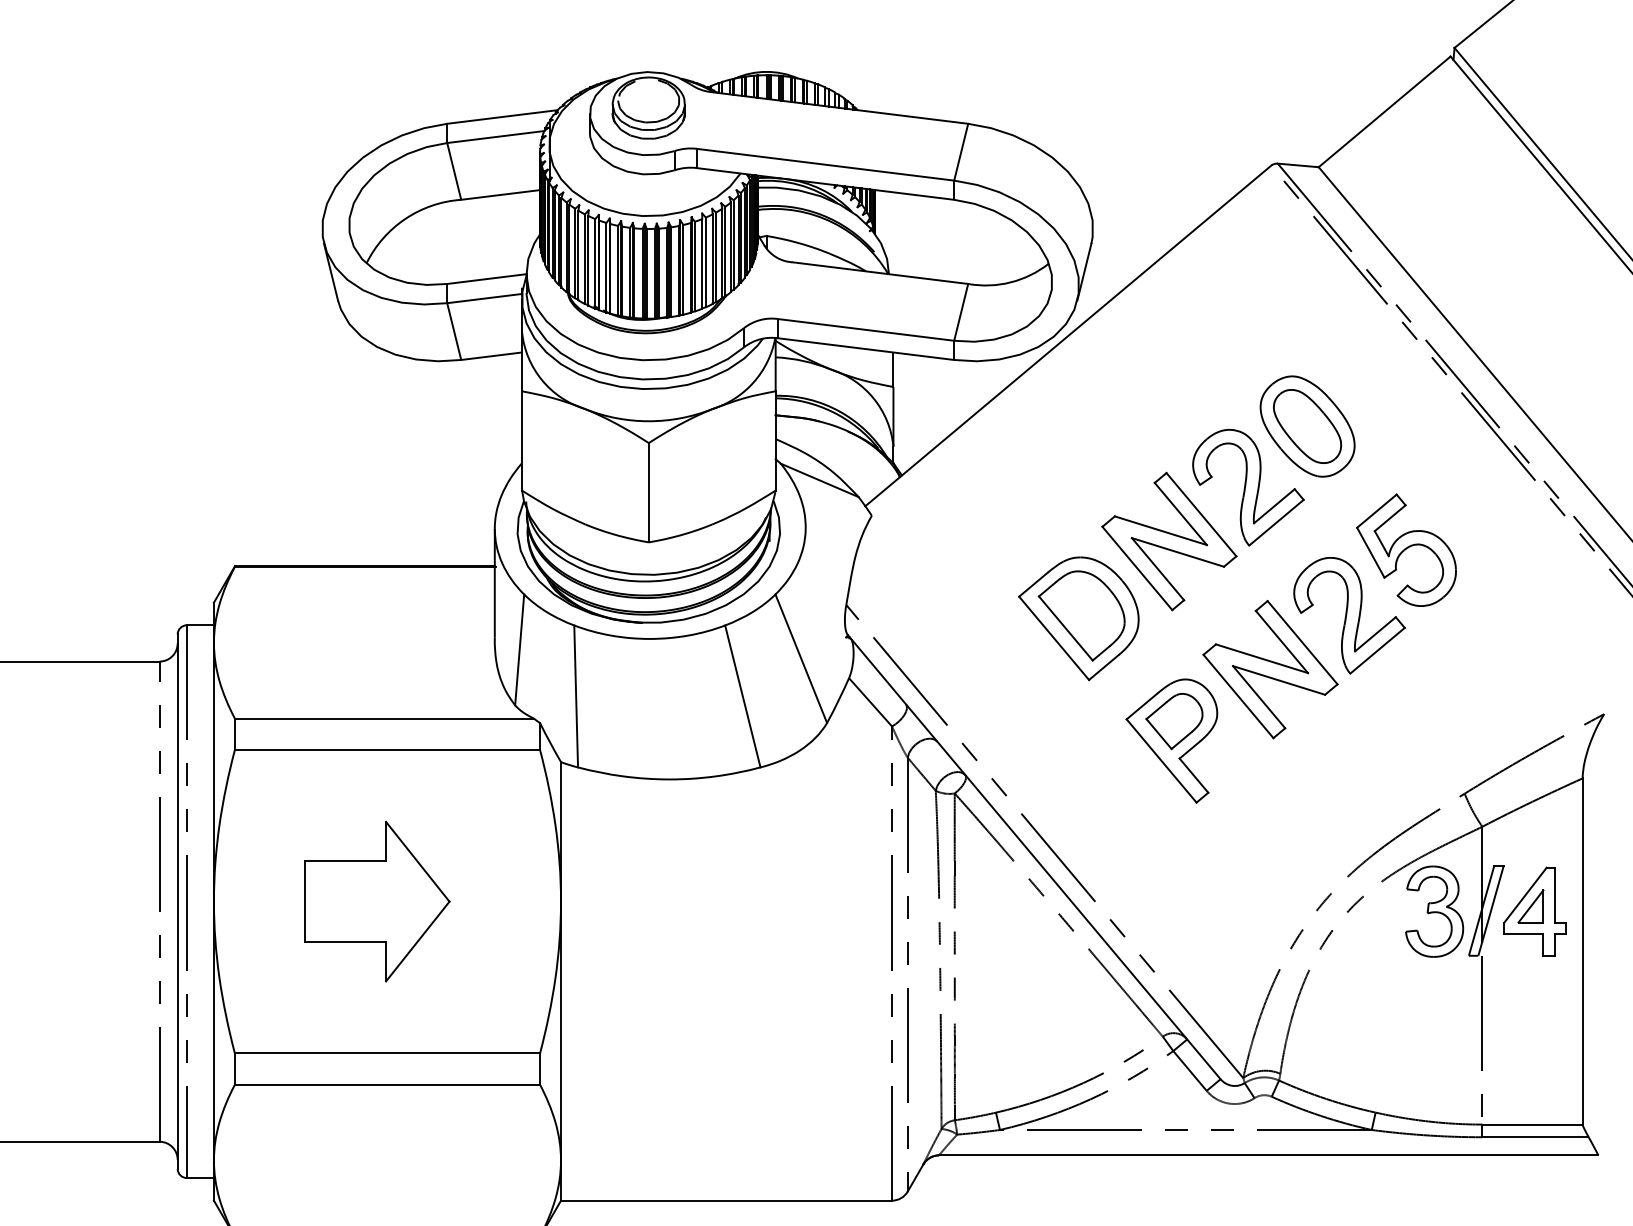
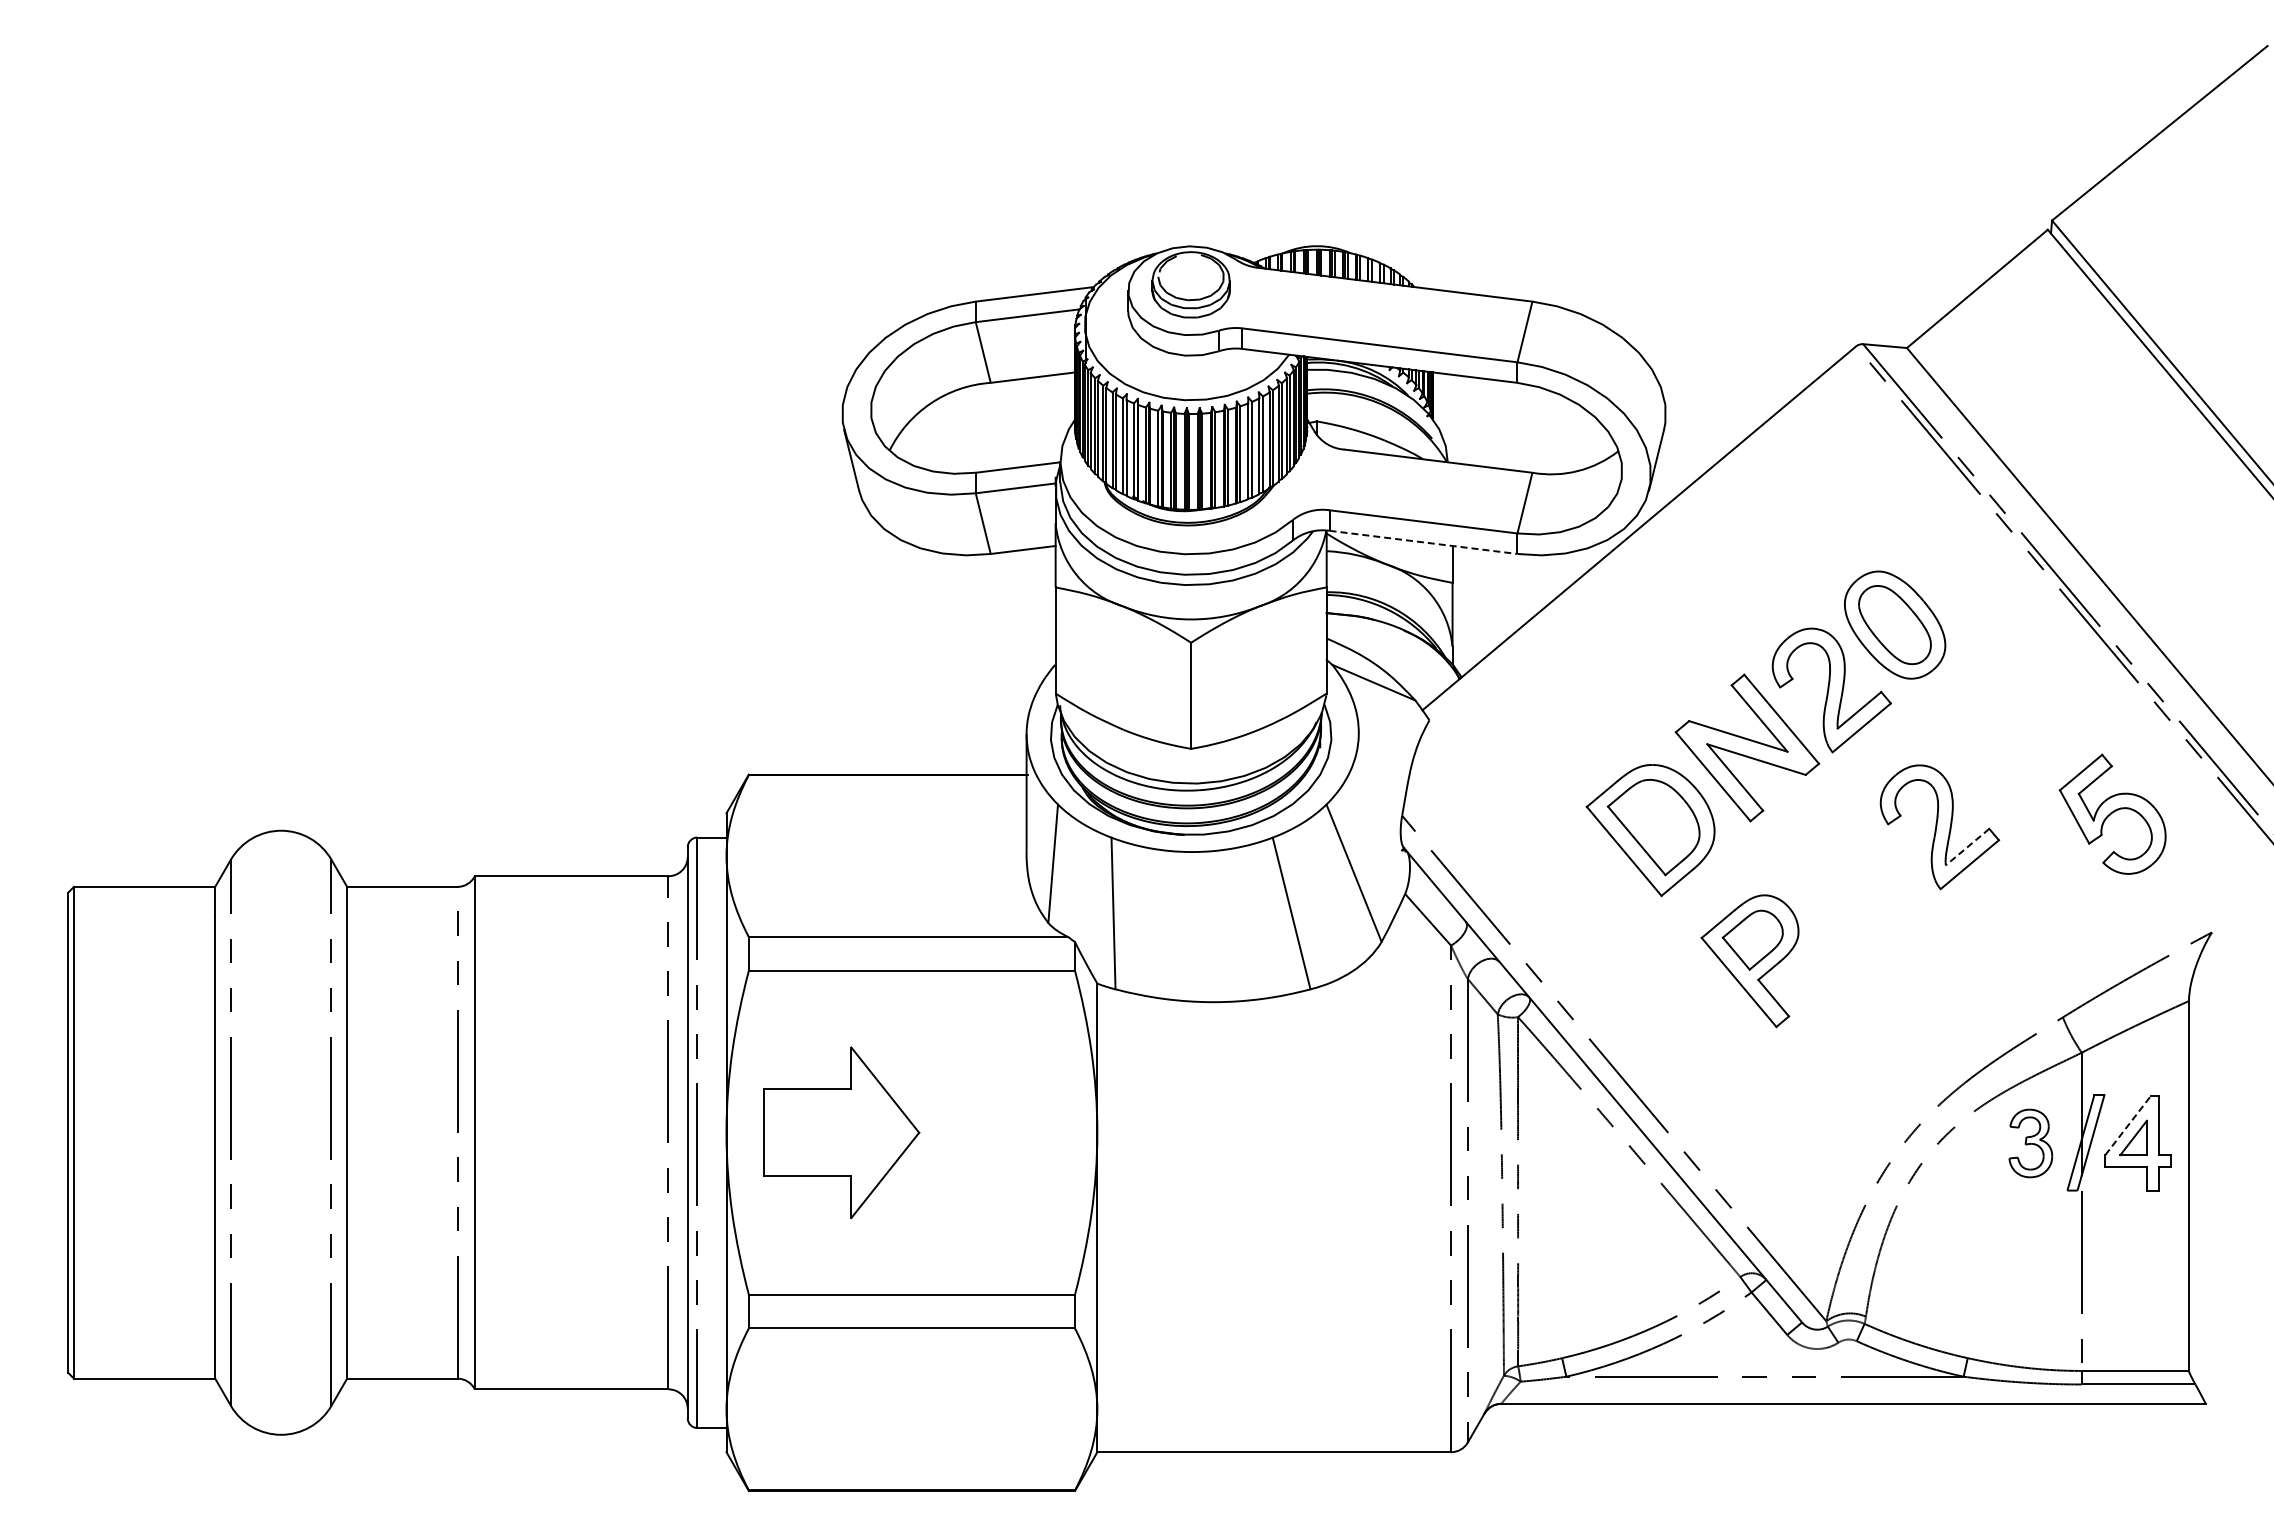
line: (866, 349) -> (1423, 542), solid -> dashed
part: (1406, 549) -> (2112, 813), moved
line: (1375, 634) -> (1967, 847), solid -> dashed
part: (1270, 669) -> (1855, 884), removed
line: (1526, 894) -> (2128, 1125), solid -> dashed
part: (376, 901) -> (841, 1132), moved
part: (1434, 911) -> (2030, 1143), size x0.7

